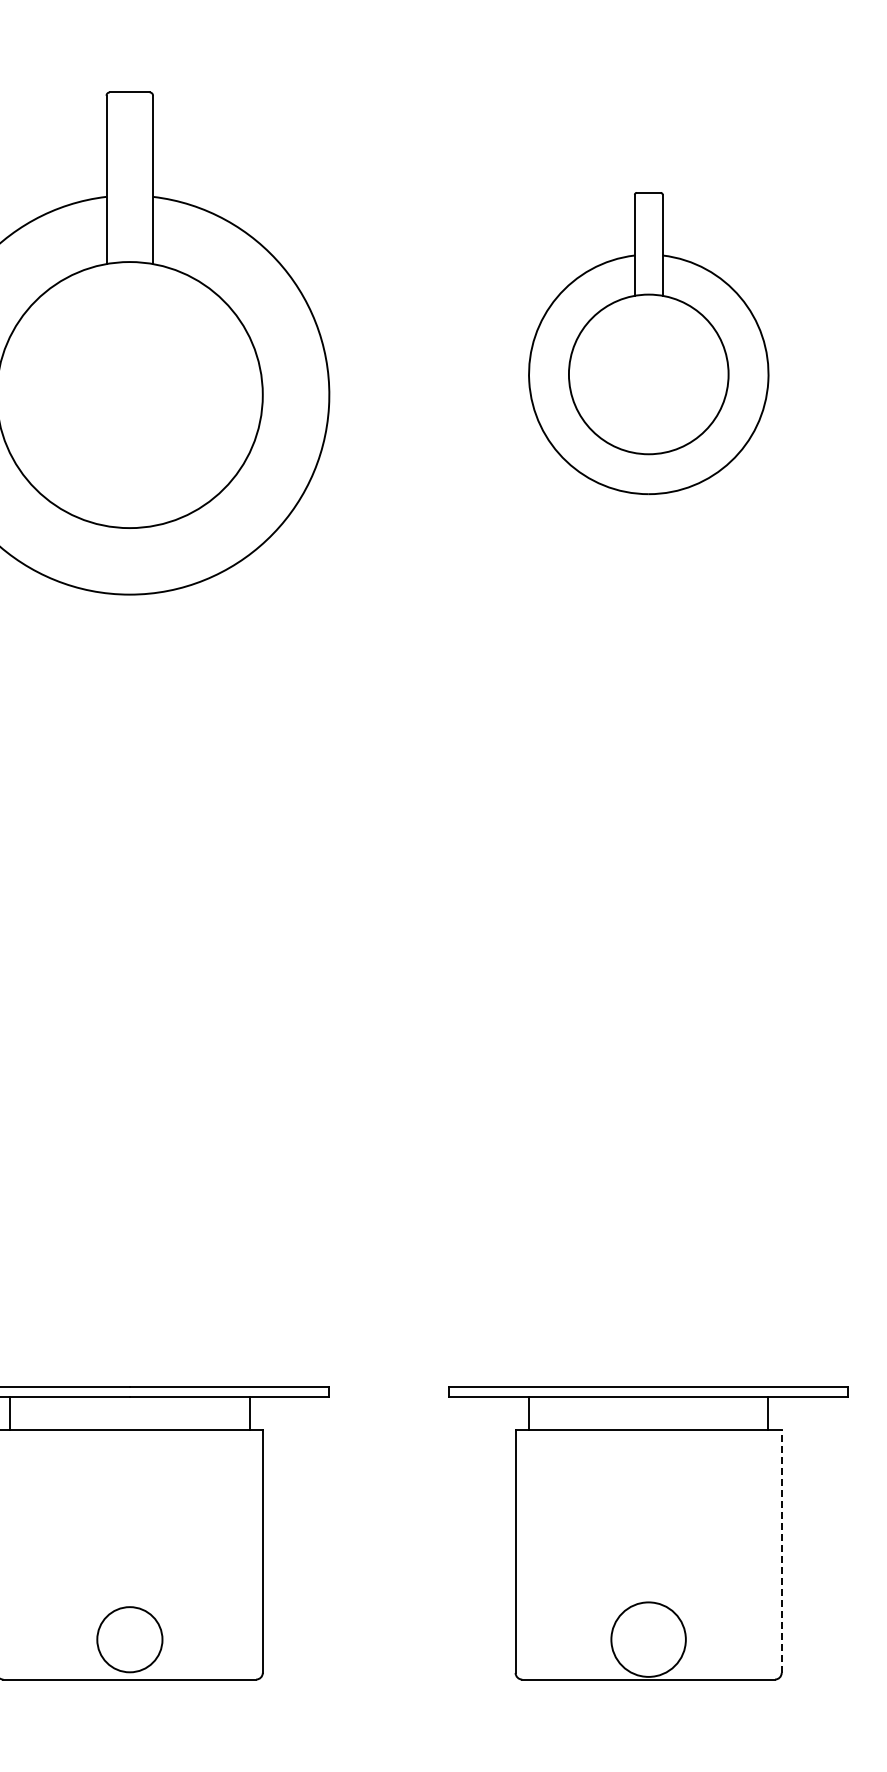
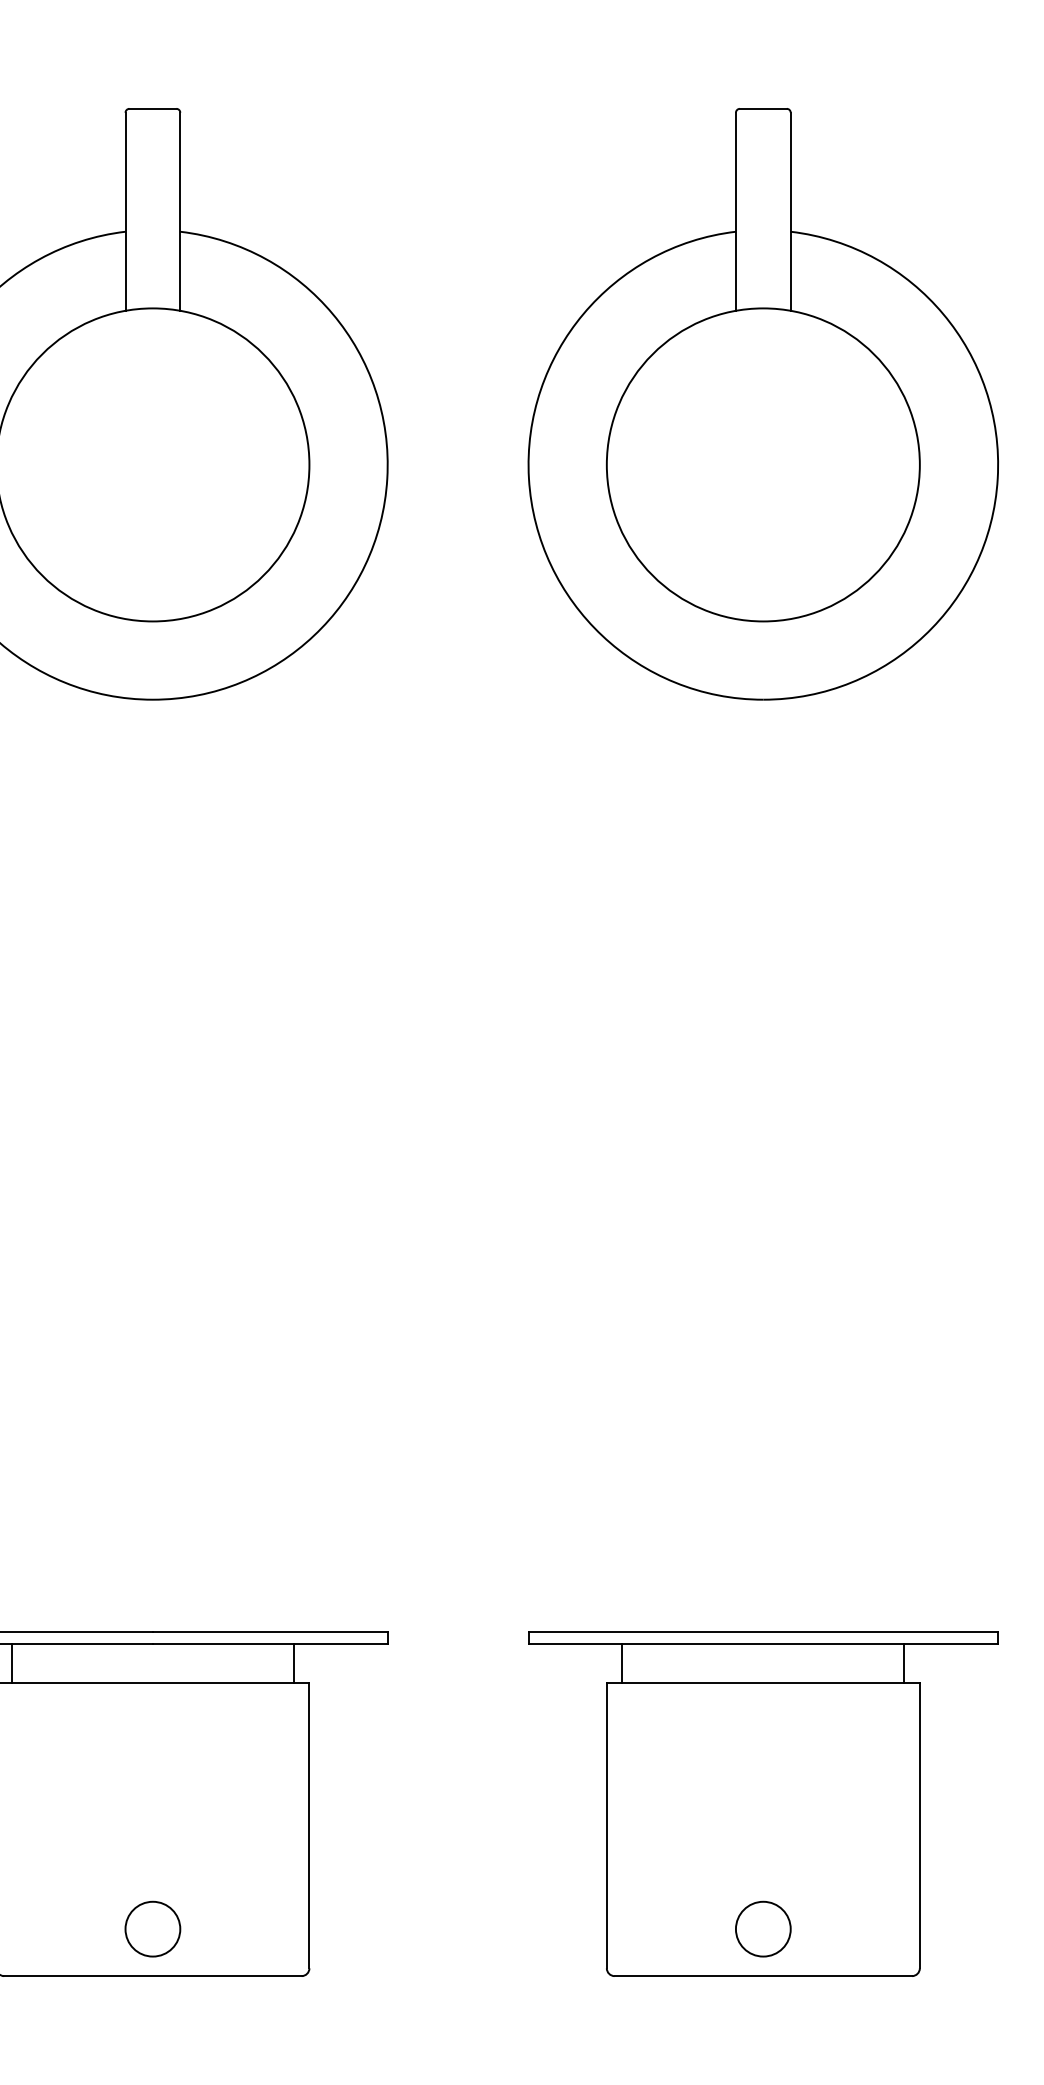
part: (648, 343) -> (763, 404), size x1.67
line: (781, 1551) -> (919, 1825), dashed -> solid
circle: (129, 1639) -> (152, 1928), size x0.71
circle: (648, 1639) -> (763, 1928), size x0.62

